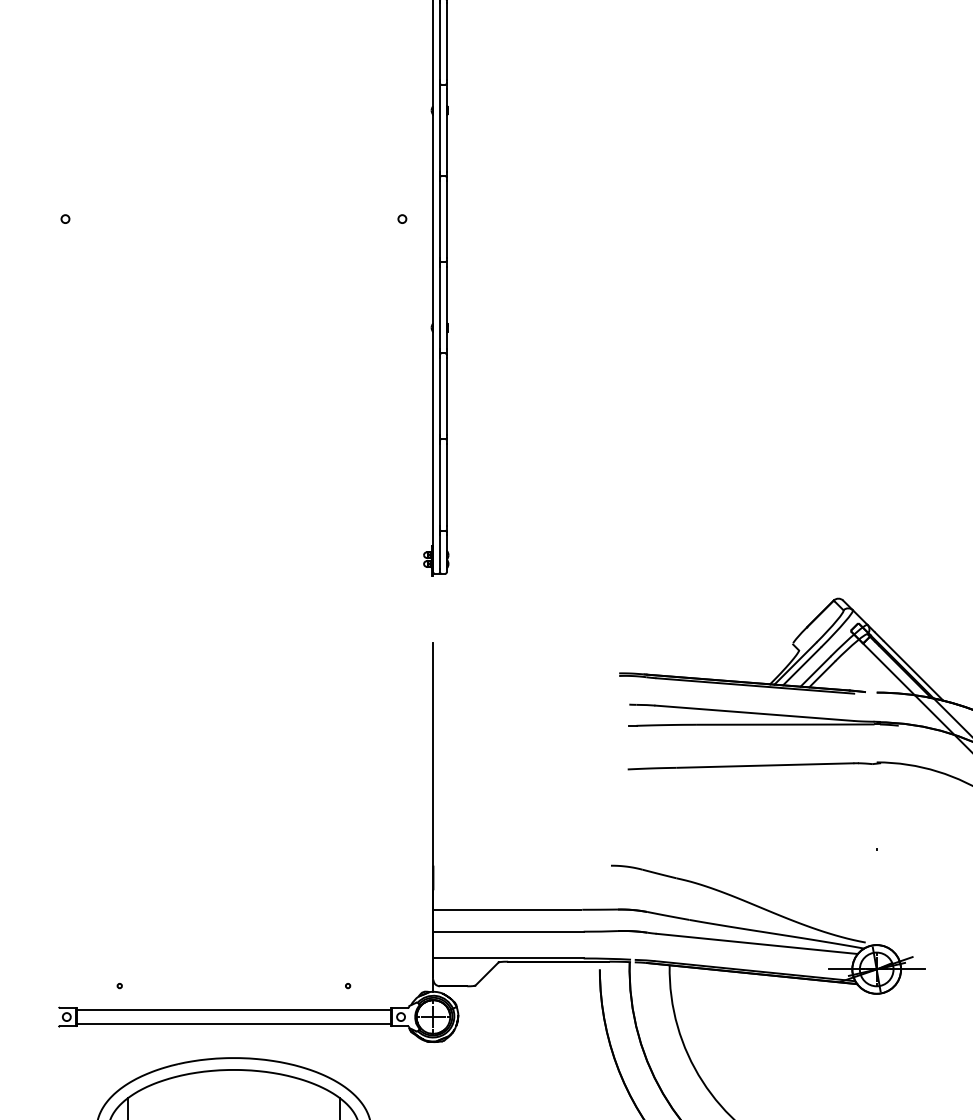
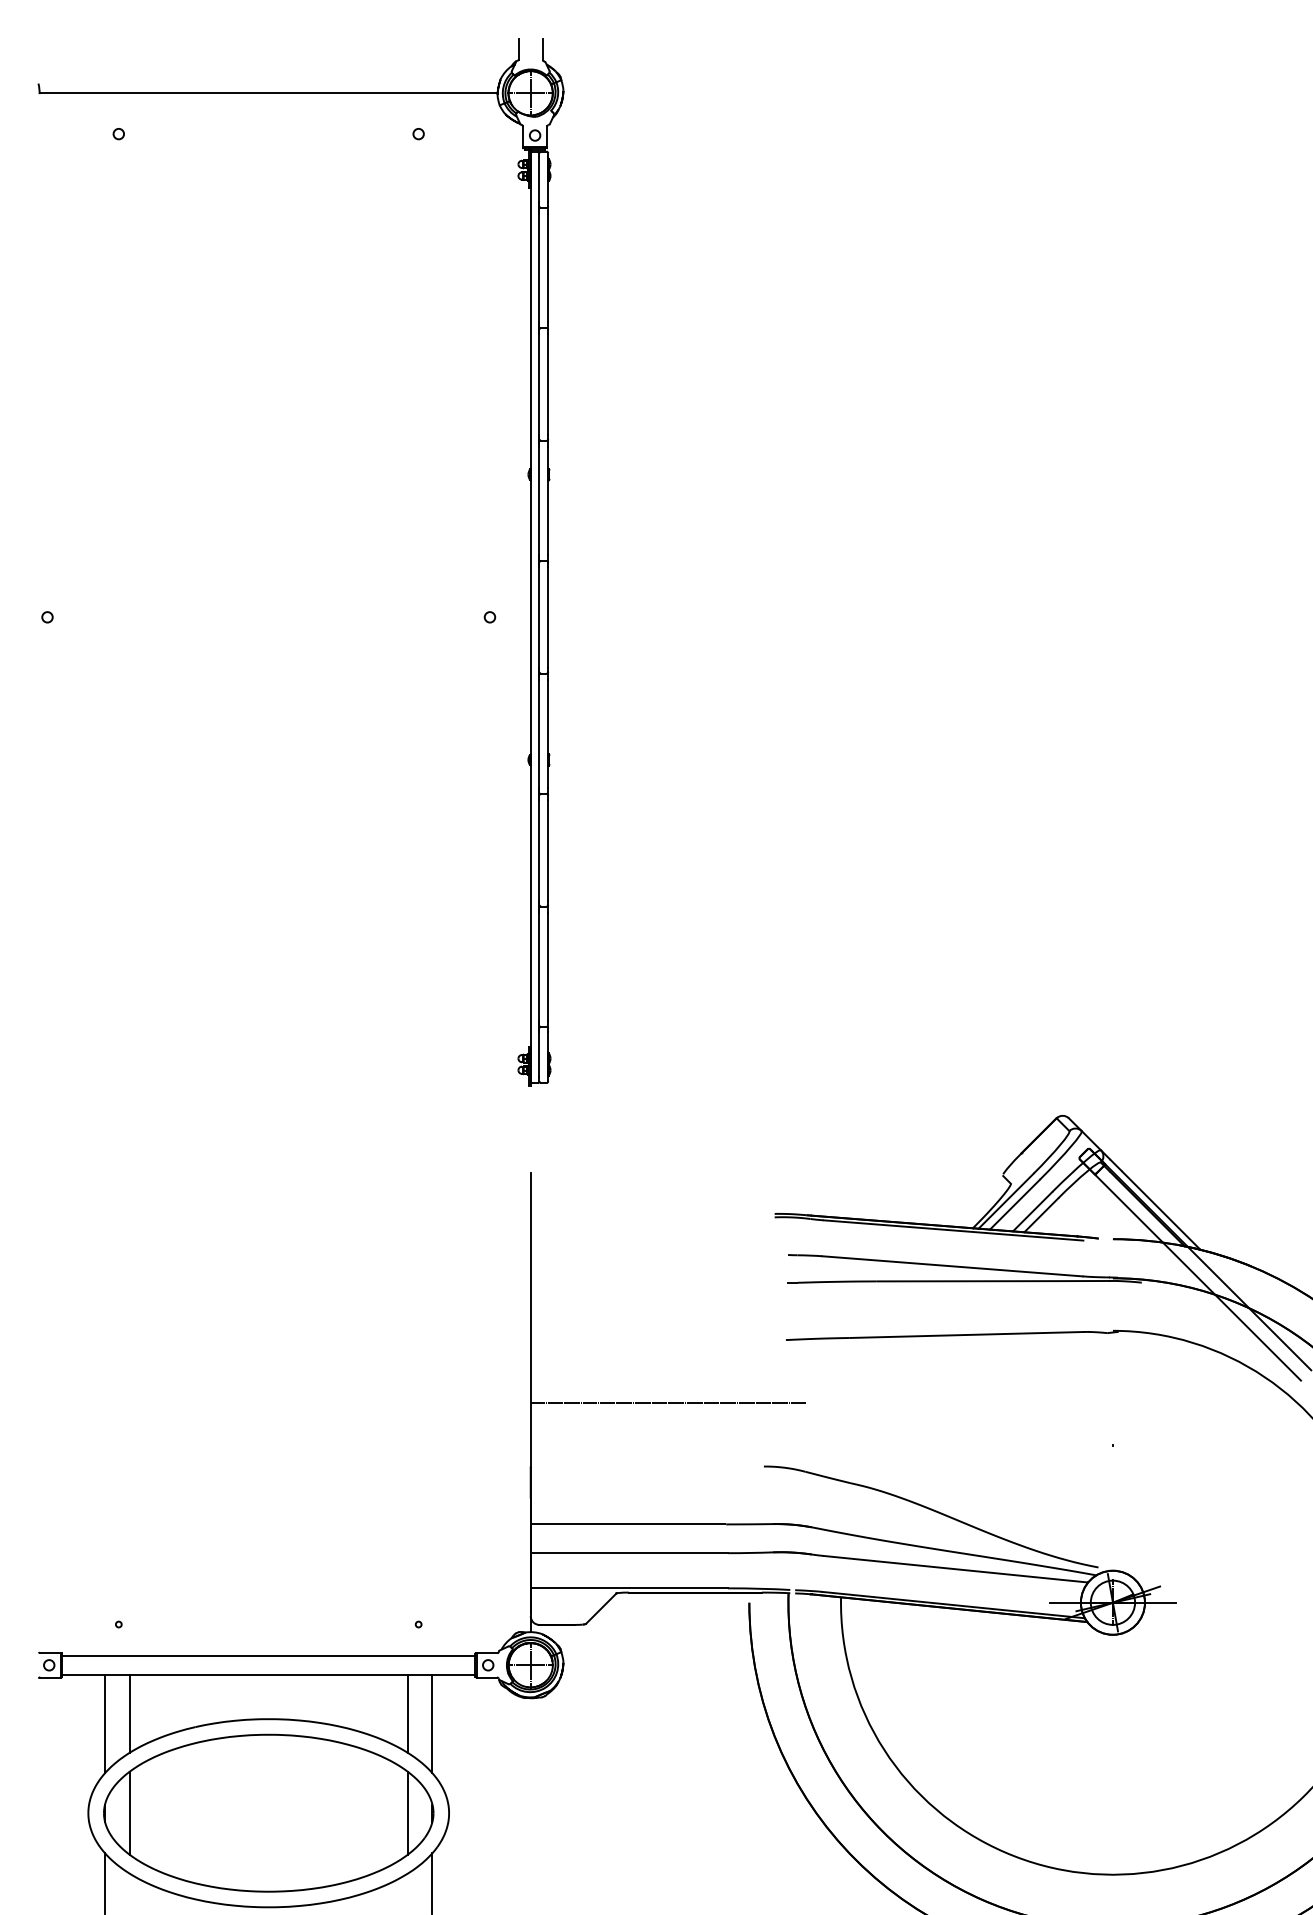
line: (537, 817) -> (667, 1403), added
line: (127, 1053) -> (129, 1713), added
line: (339, 1053) -> (407, 1713), added
line: (109, 1062) -> (105, 1724), added
line: (358, 1062) -> (432, 1724), added

